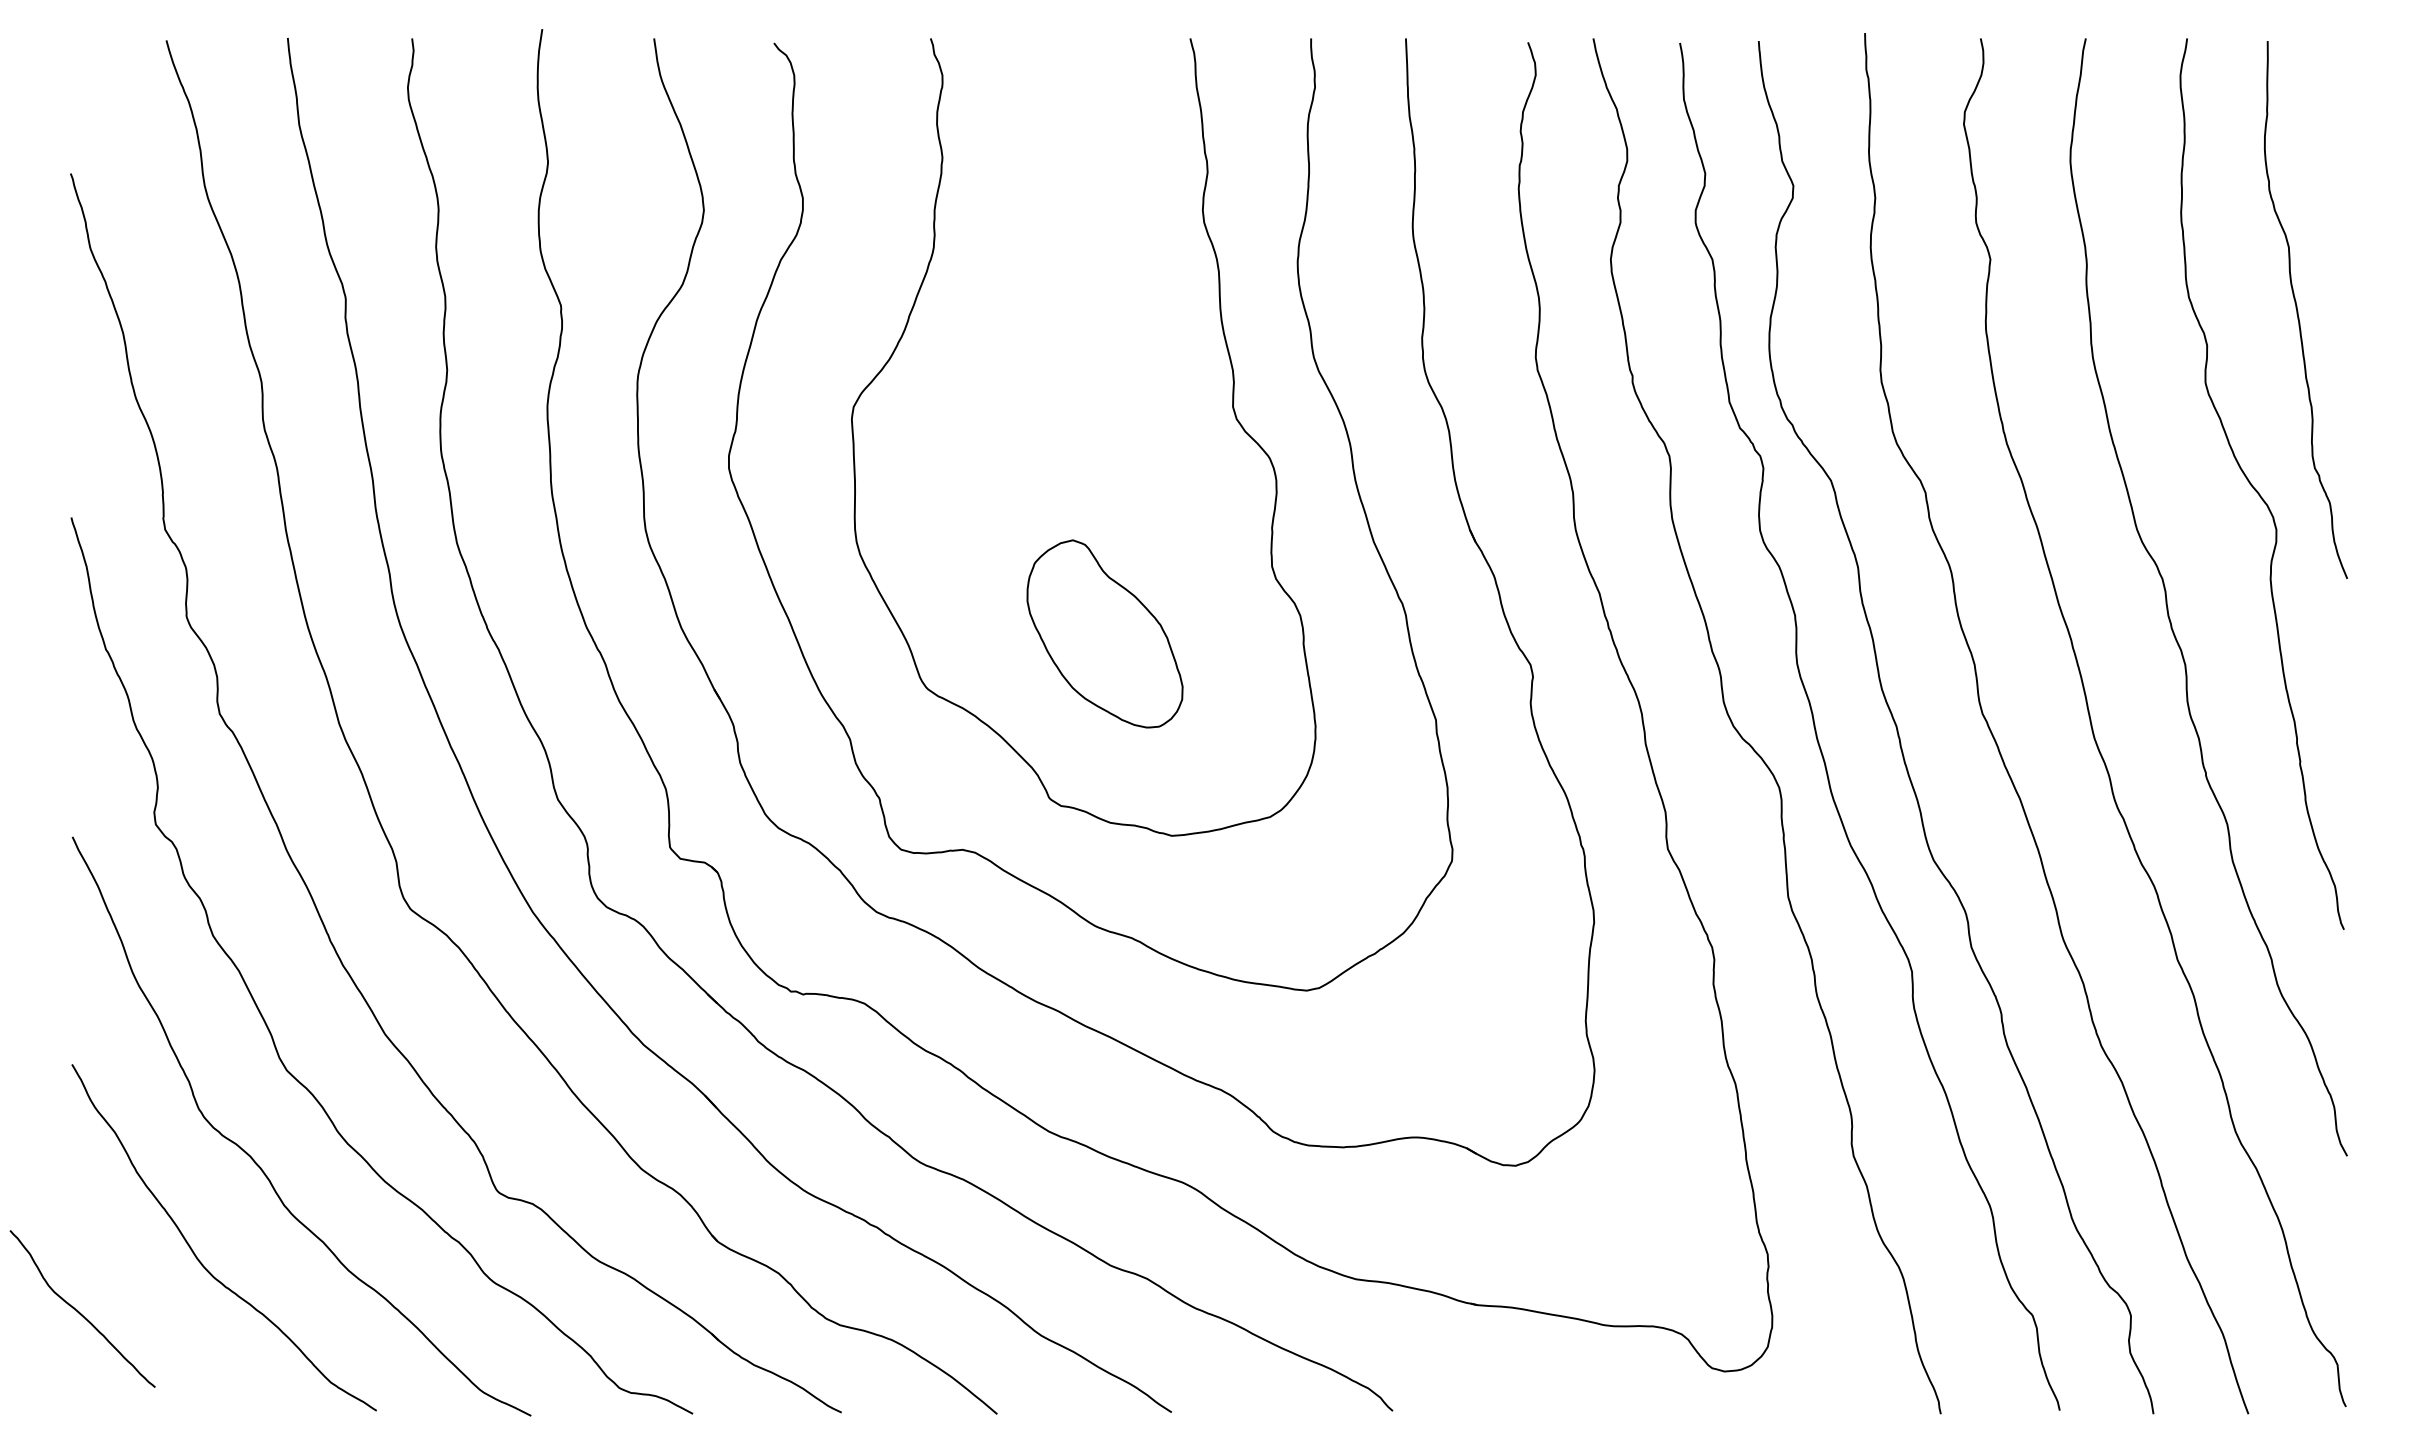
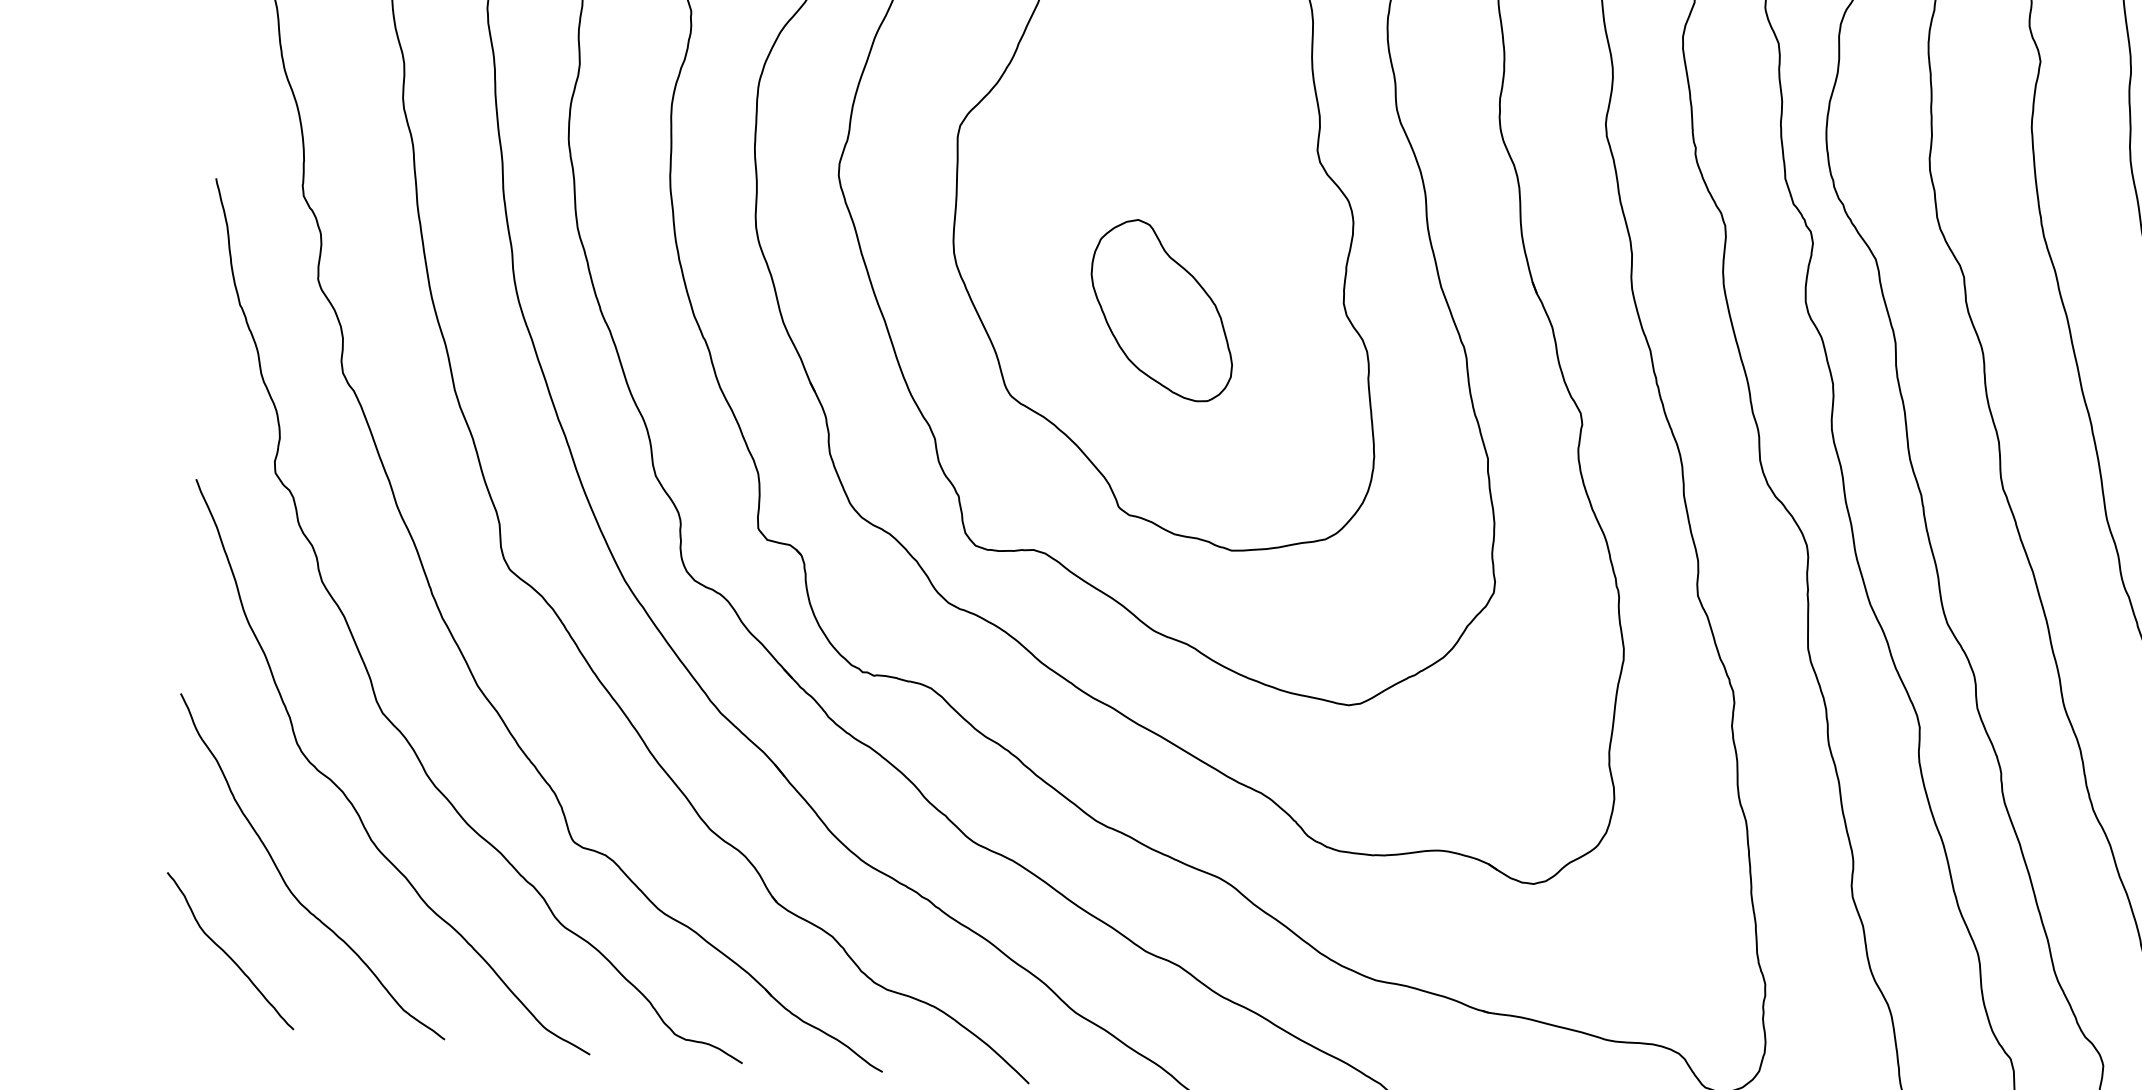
part: (1104, 633) -> (1162, 309), moved
curve: (79, 1311) -> (227, 953), moved

